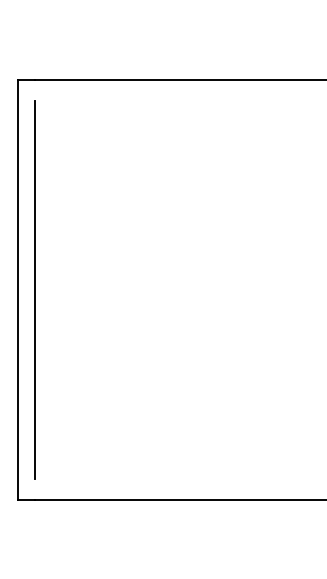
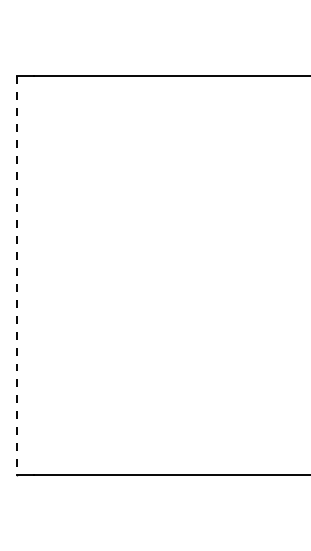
line: (17, 289) -> (16, 275), solid -> dashed
line: (35, 289) -> (33, 275), removed

